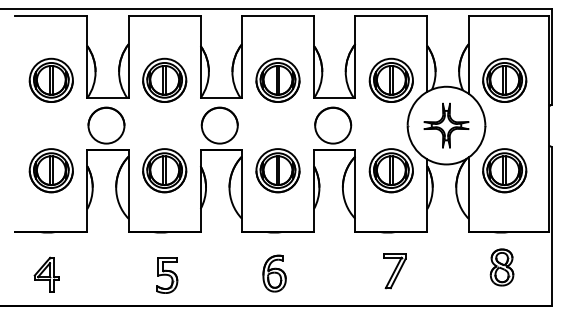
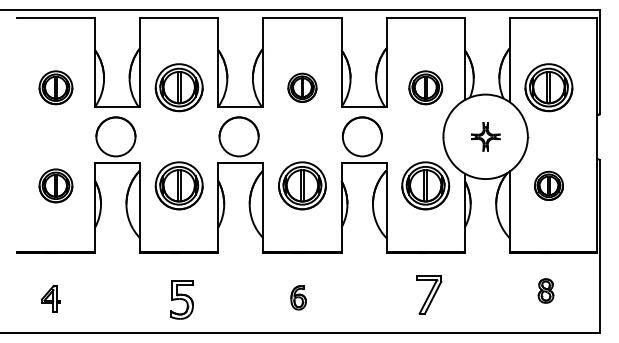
part: (50, 80) -> (55, 87), size x0.7
part: (278, 80) -> (302, 87), size x0.6
part: (391, 80) -> (425, 87), size x0.7
part: (446, 125) -> (485, 136), size x0.6
part: (50, 170) -> (55, 185), size x0.7
part: (504, 170) -> (548, 185), size x0.6
part: (501, 266) -> (545, 290), size x0.6
part: (274, 273) -> (298, 297), size x0.6
part: (46, 274) -> (50, 298), size x0.7

